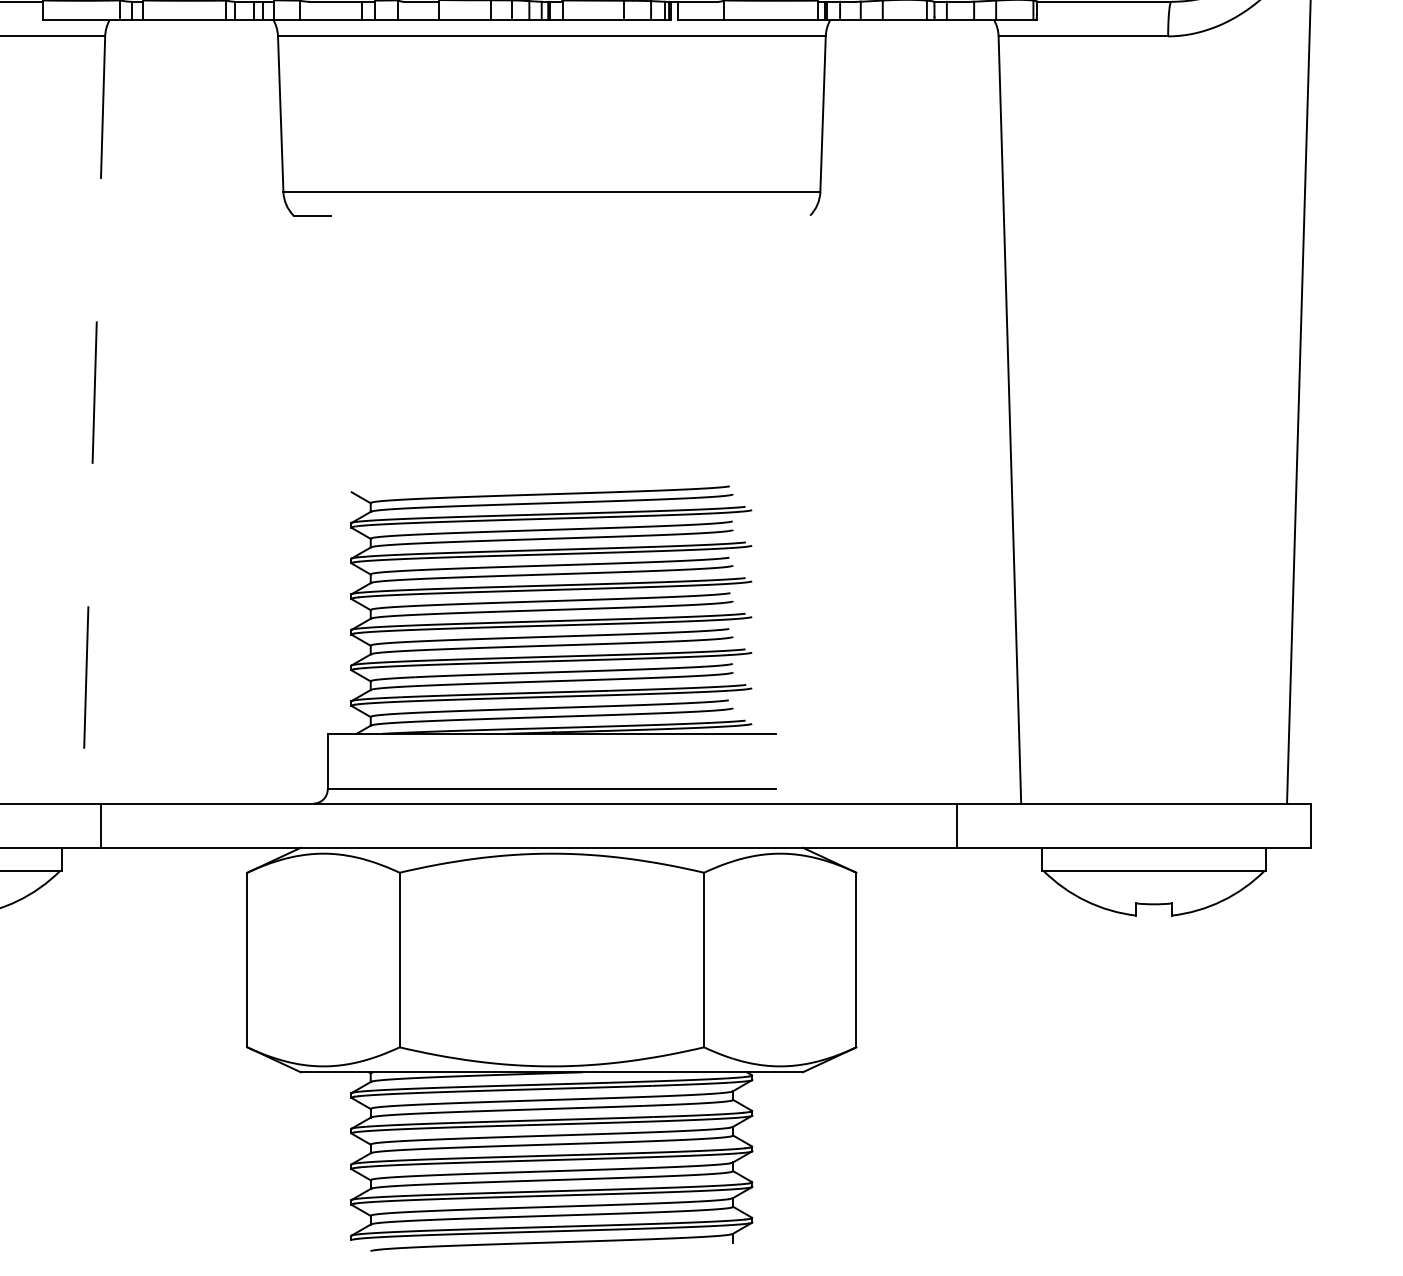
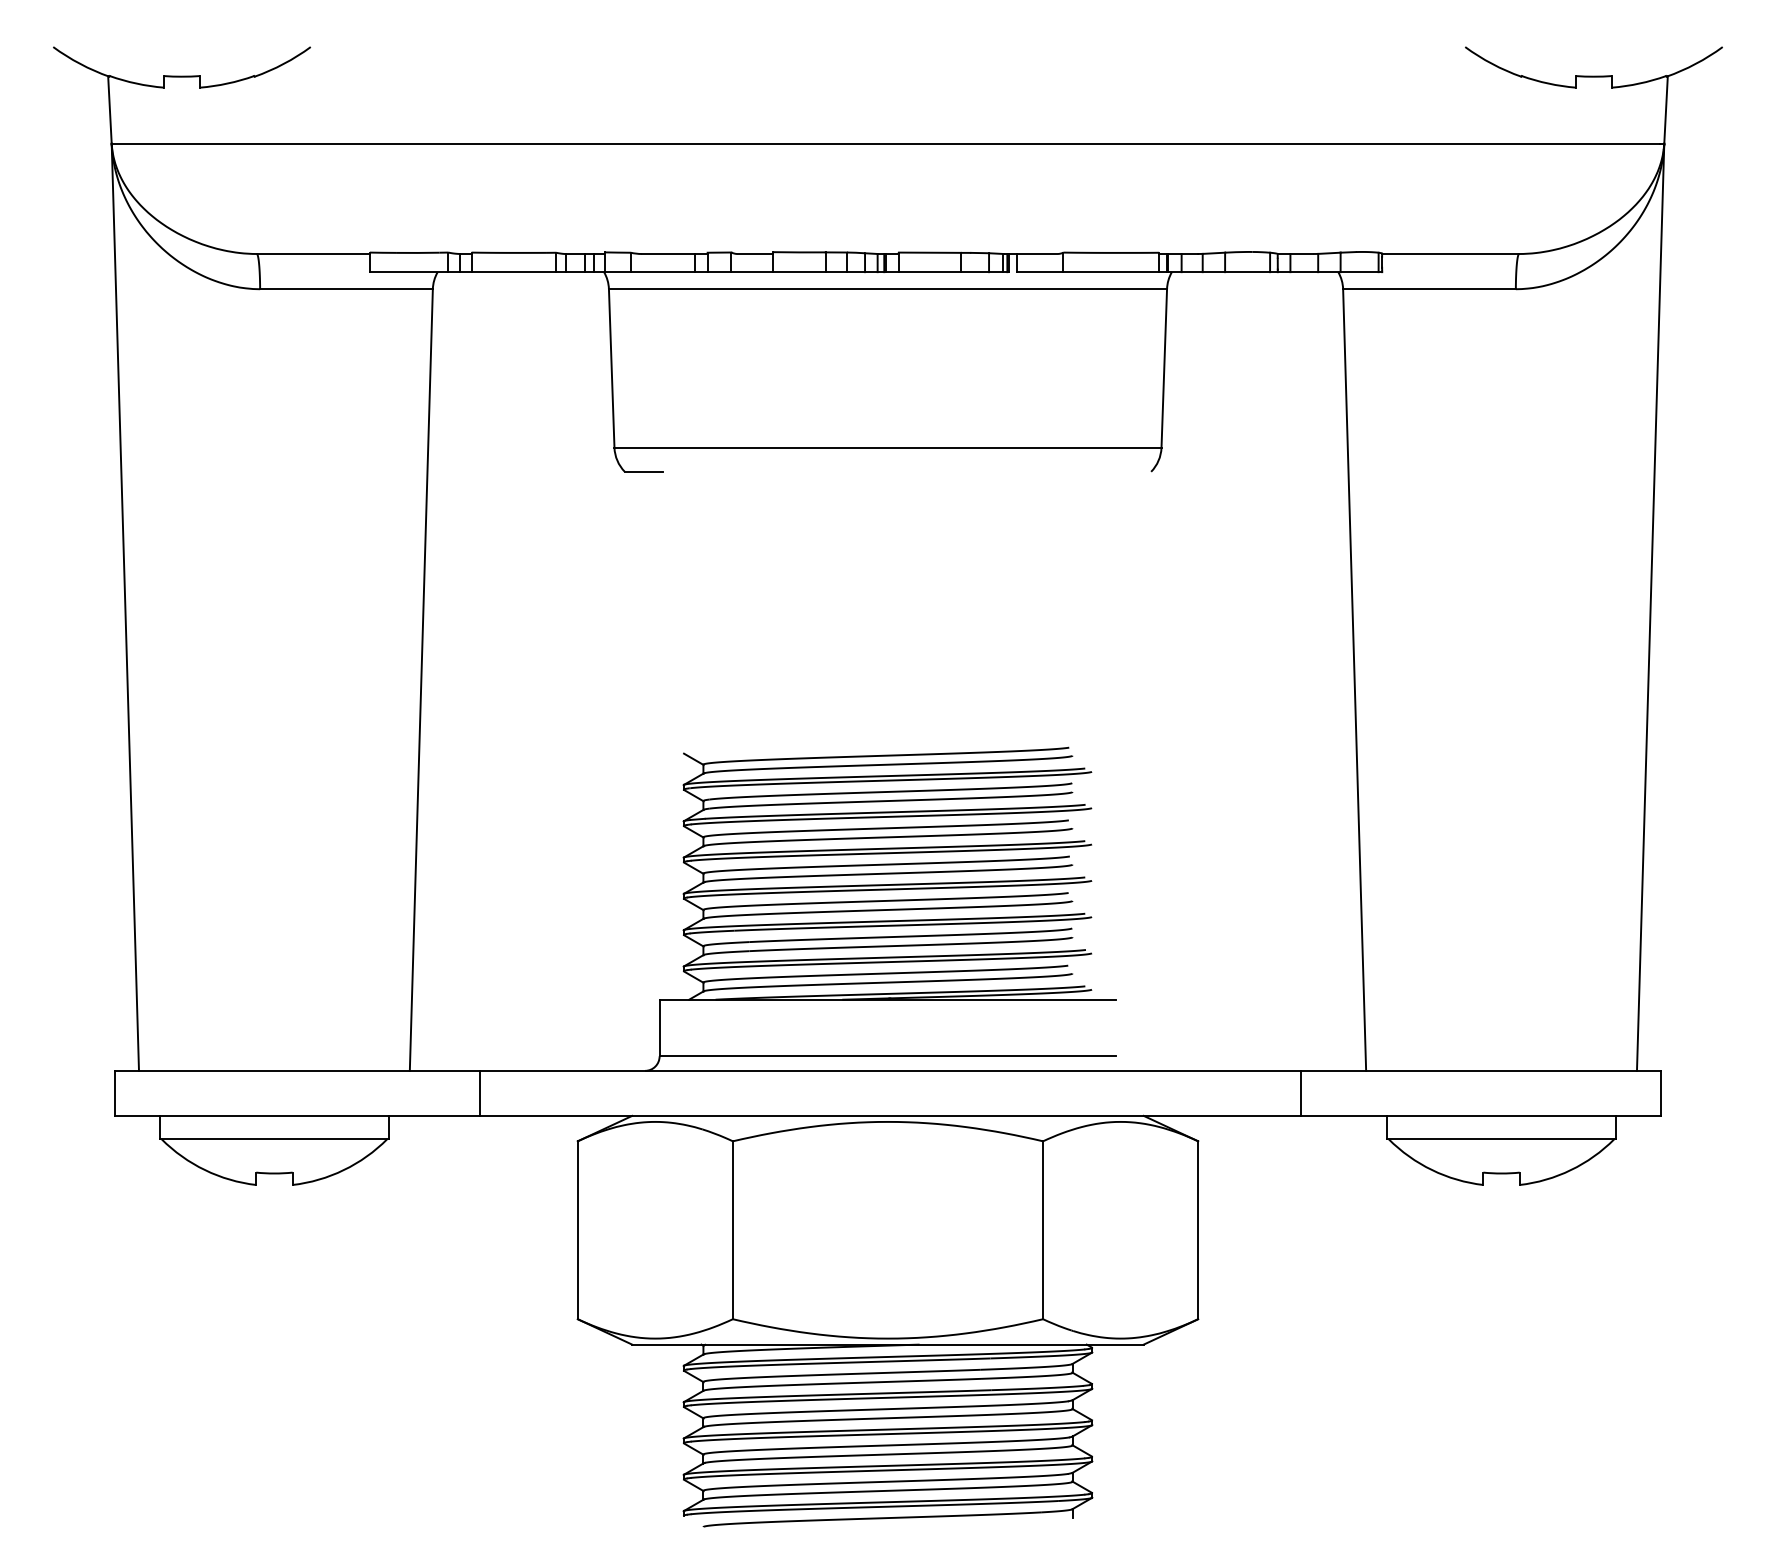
line: (94, 420) -> (421, 680), dashed -> solid
line: (101, 824) -> (480, 1092), moved

